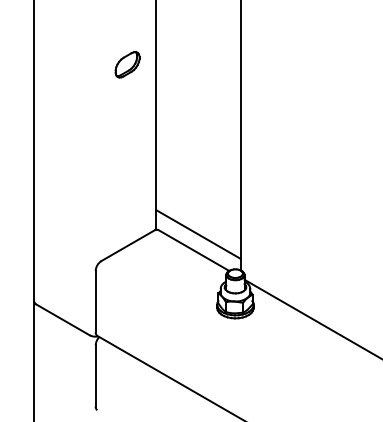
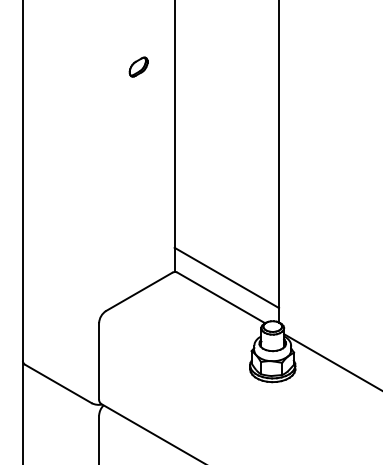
part: (127, 64) -> (138, 66), size x0.6

